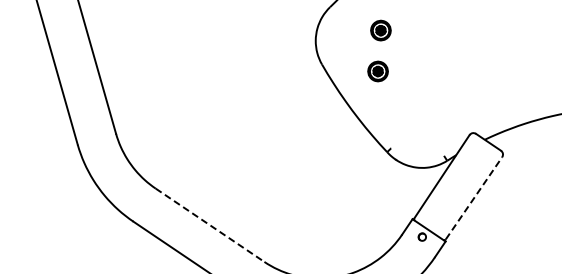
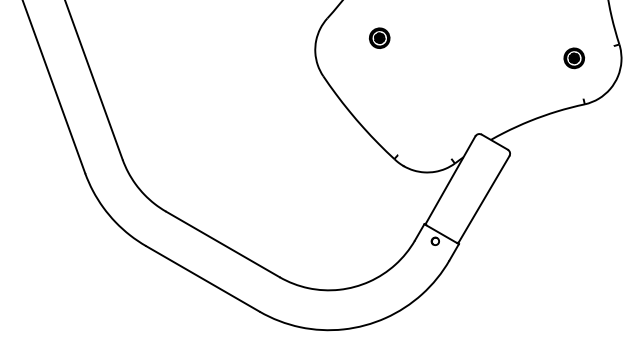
part: (377, 70) -> (379, 78), removed
line: (474, 198) -> (484, 199), dashed -> solid
line: (209, 225) -> (222, 244), dashed -> solid

